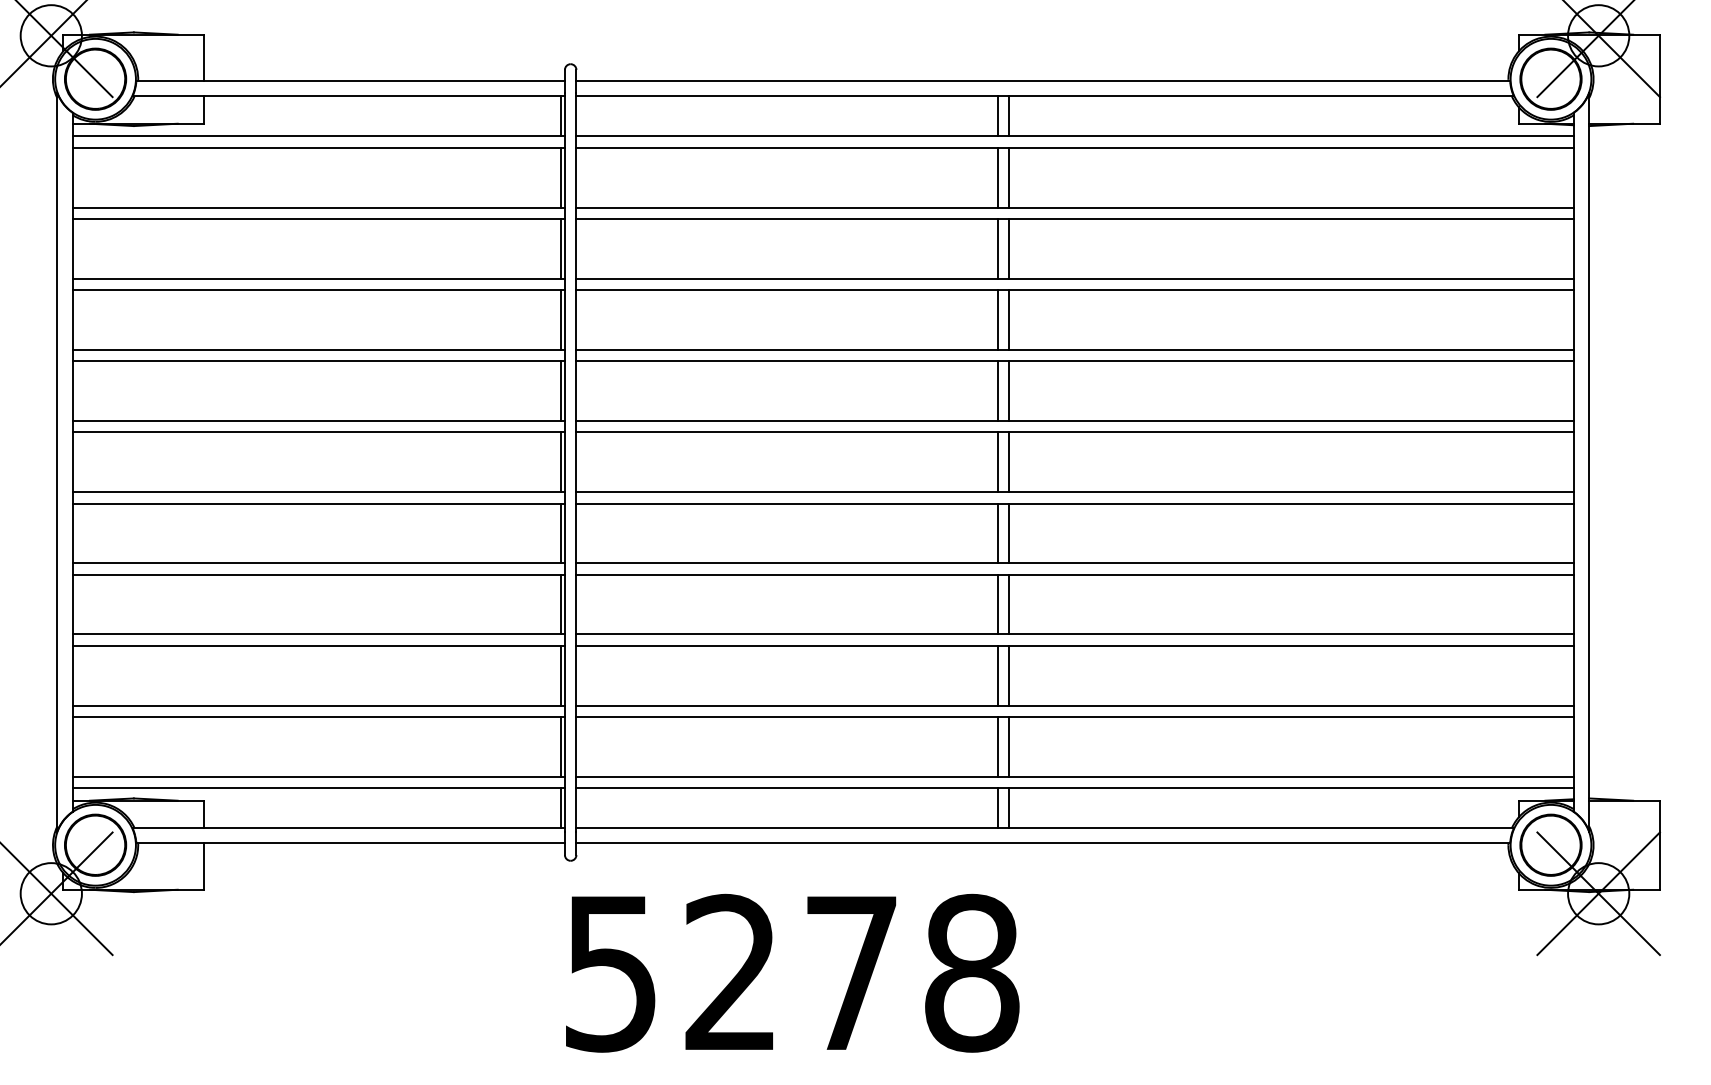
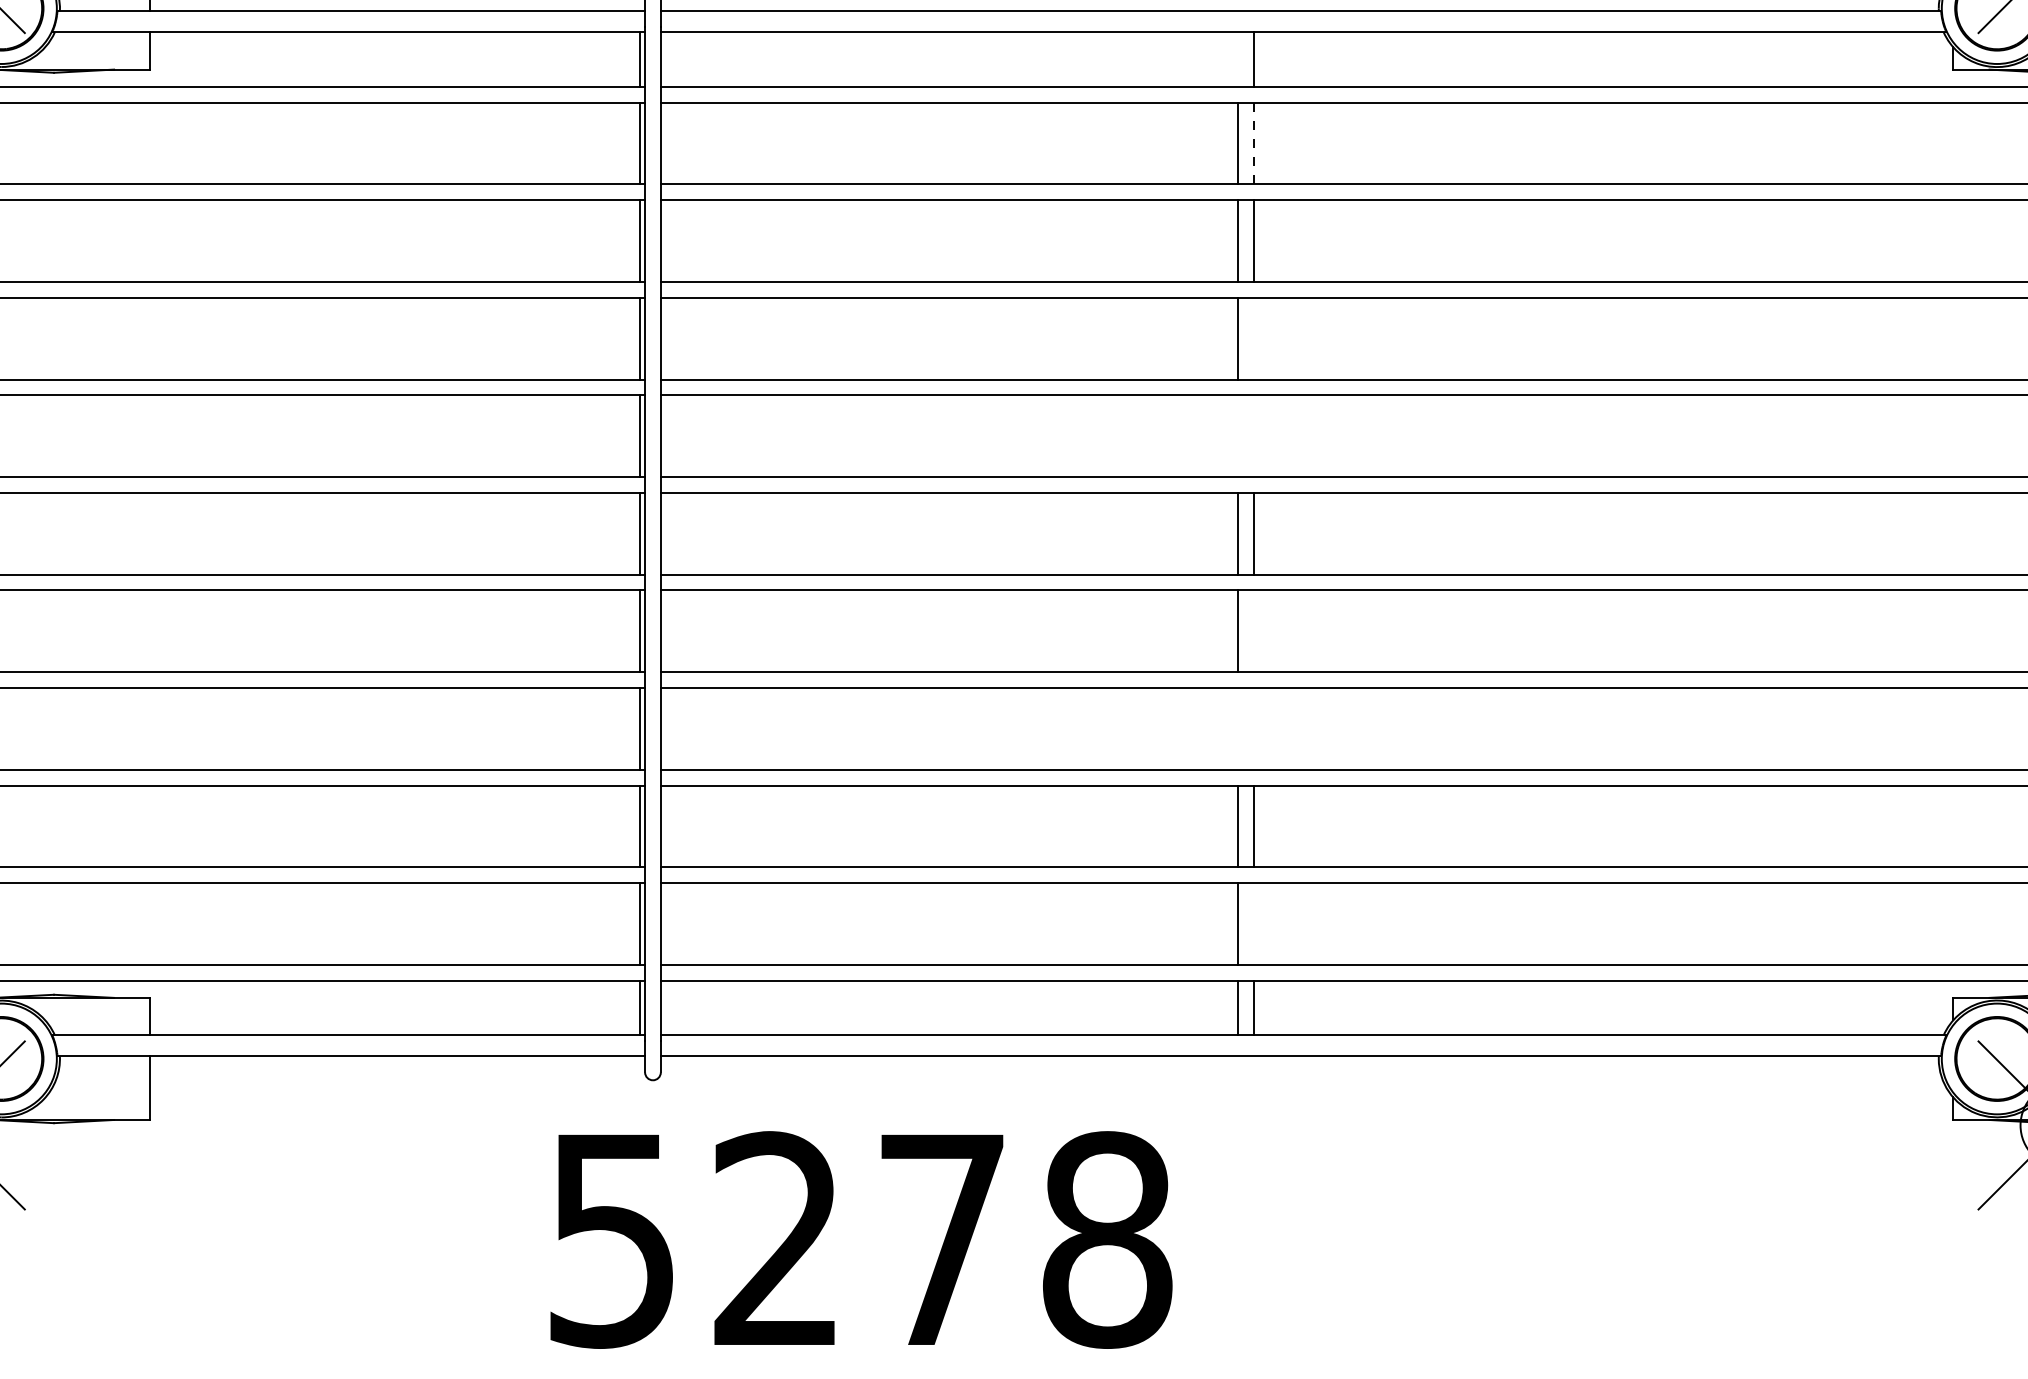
line: (997, 116) -> (1238, 59), removed
line: (1009, 177) -> (1254, 143), solid -> dashed
line: (1009, 319) -> (1254, 338), removed
line: (997, 390) -> (1238, 435), removed
line: (1009, 390) -> (1254, 435), removed
line: (1009, 533) -> (1254, 631), removed
line: (997, 604) -> (1238, 728), removed
line: (1009, 604) -> (1254, 728), removed
line: (1009, 746) -> (1254, 923), removed
text: (792, 972) -> (861, 1238), moved

